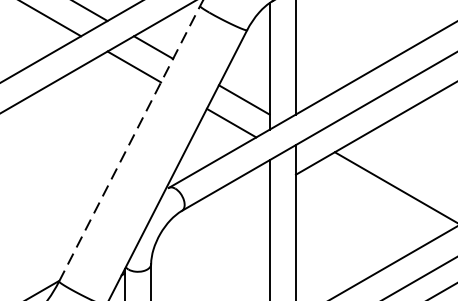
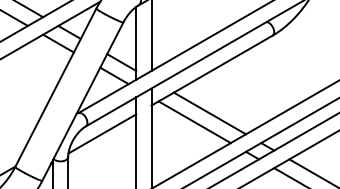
line: (129, 143) -> (55, 87), dashed -> solid
line: (370, 204) -> (194, 122), added
line: (210, 223) -> (102, 133), added

